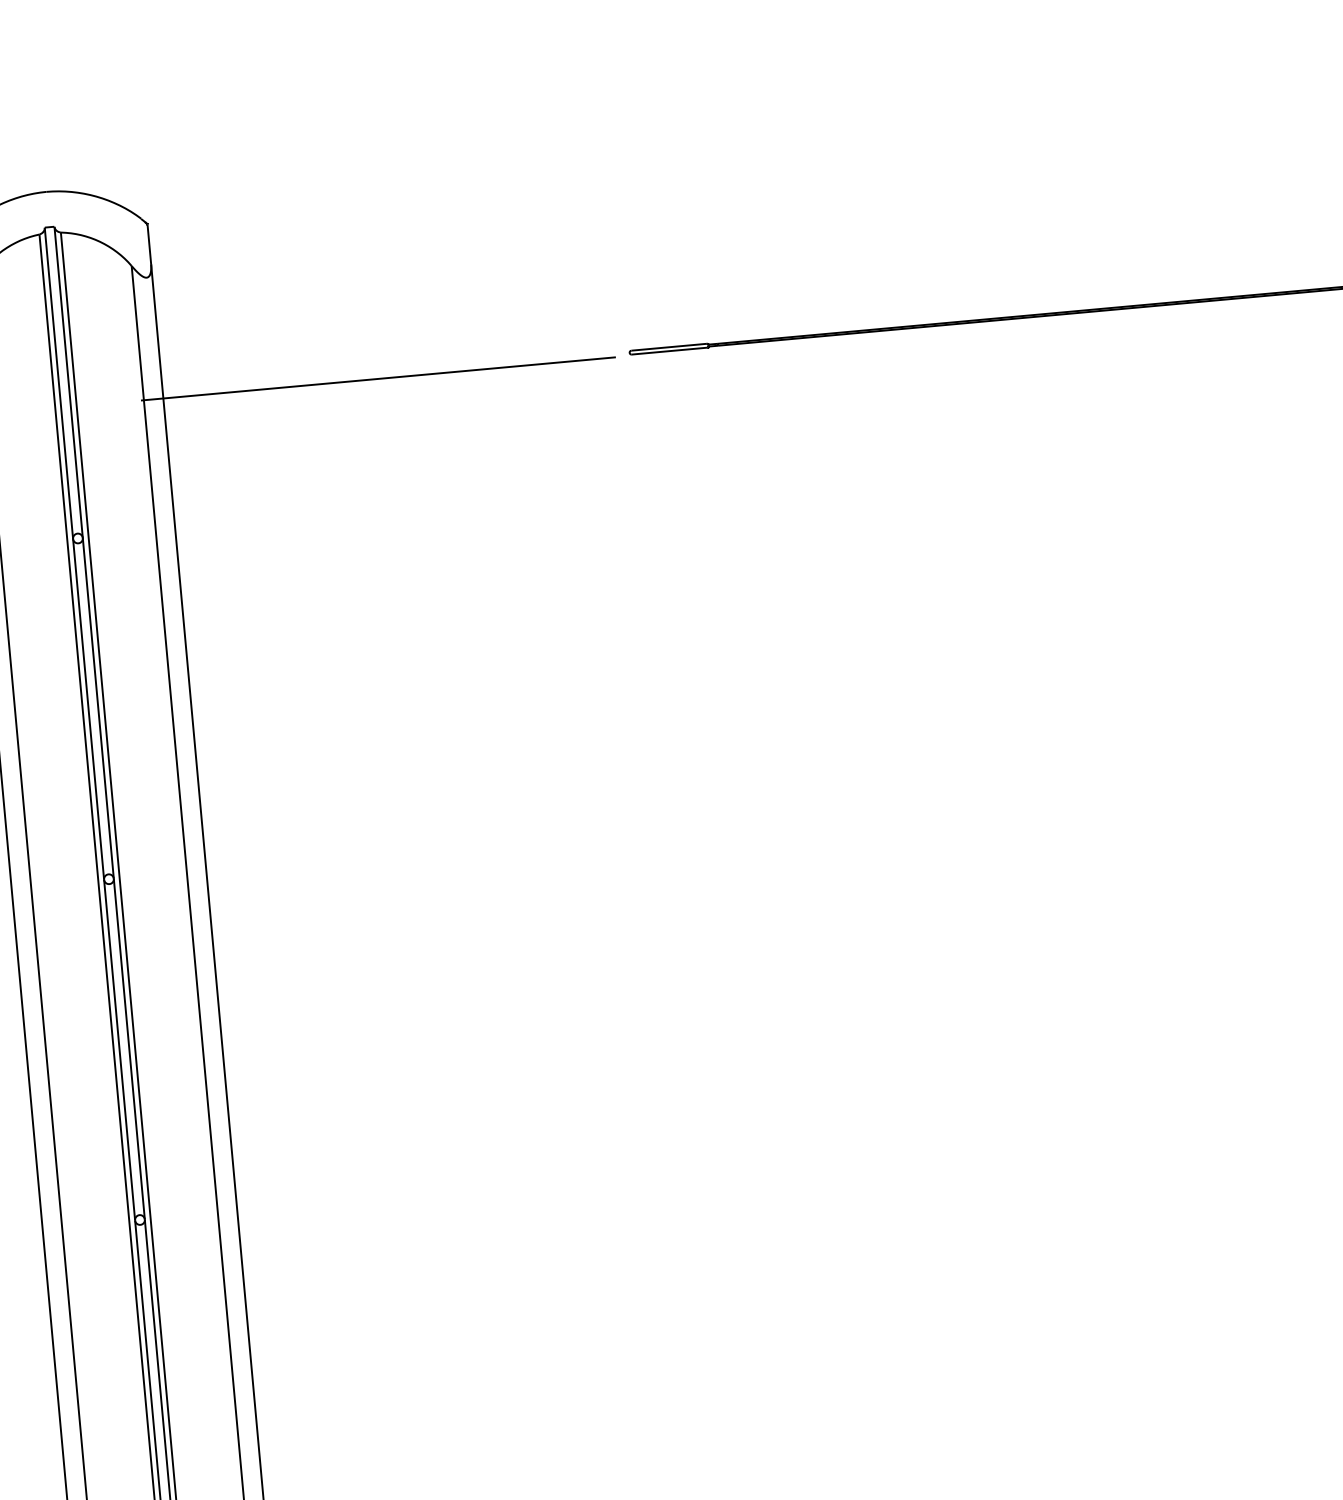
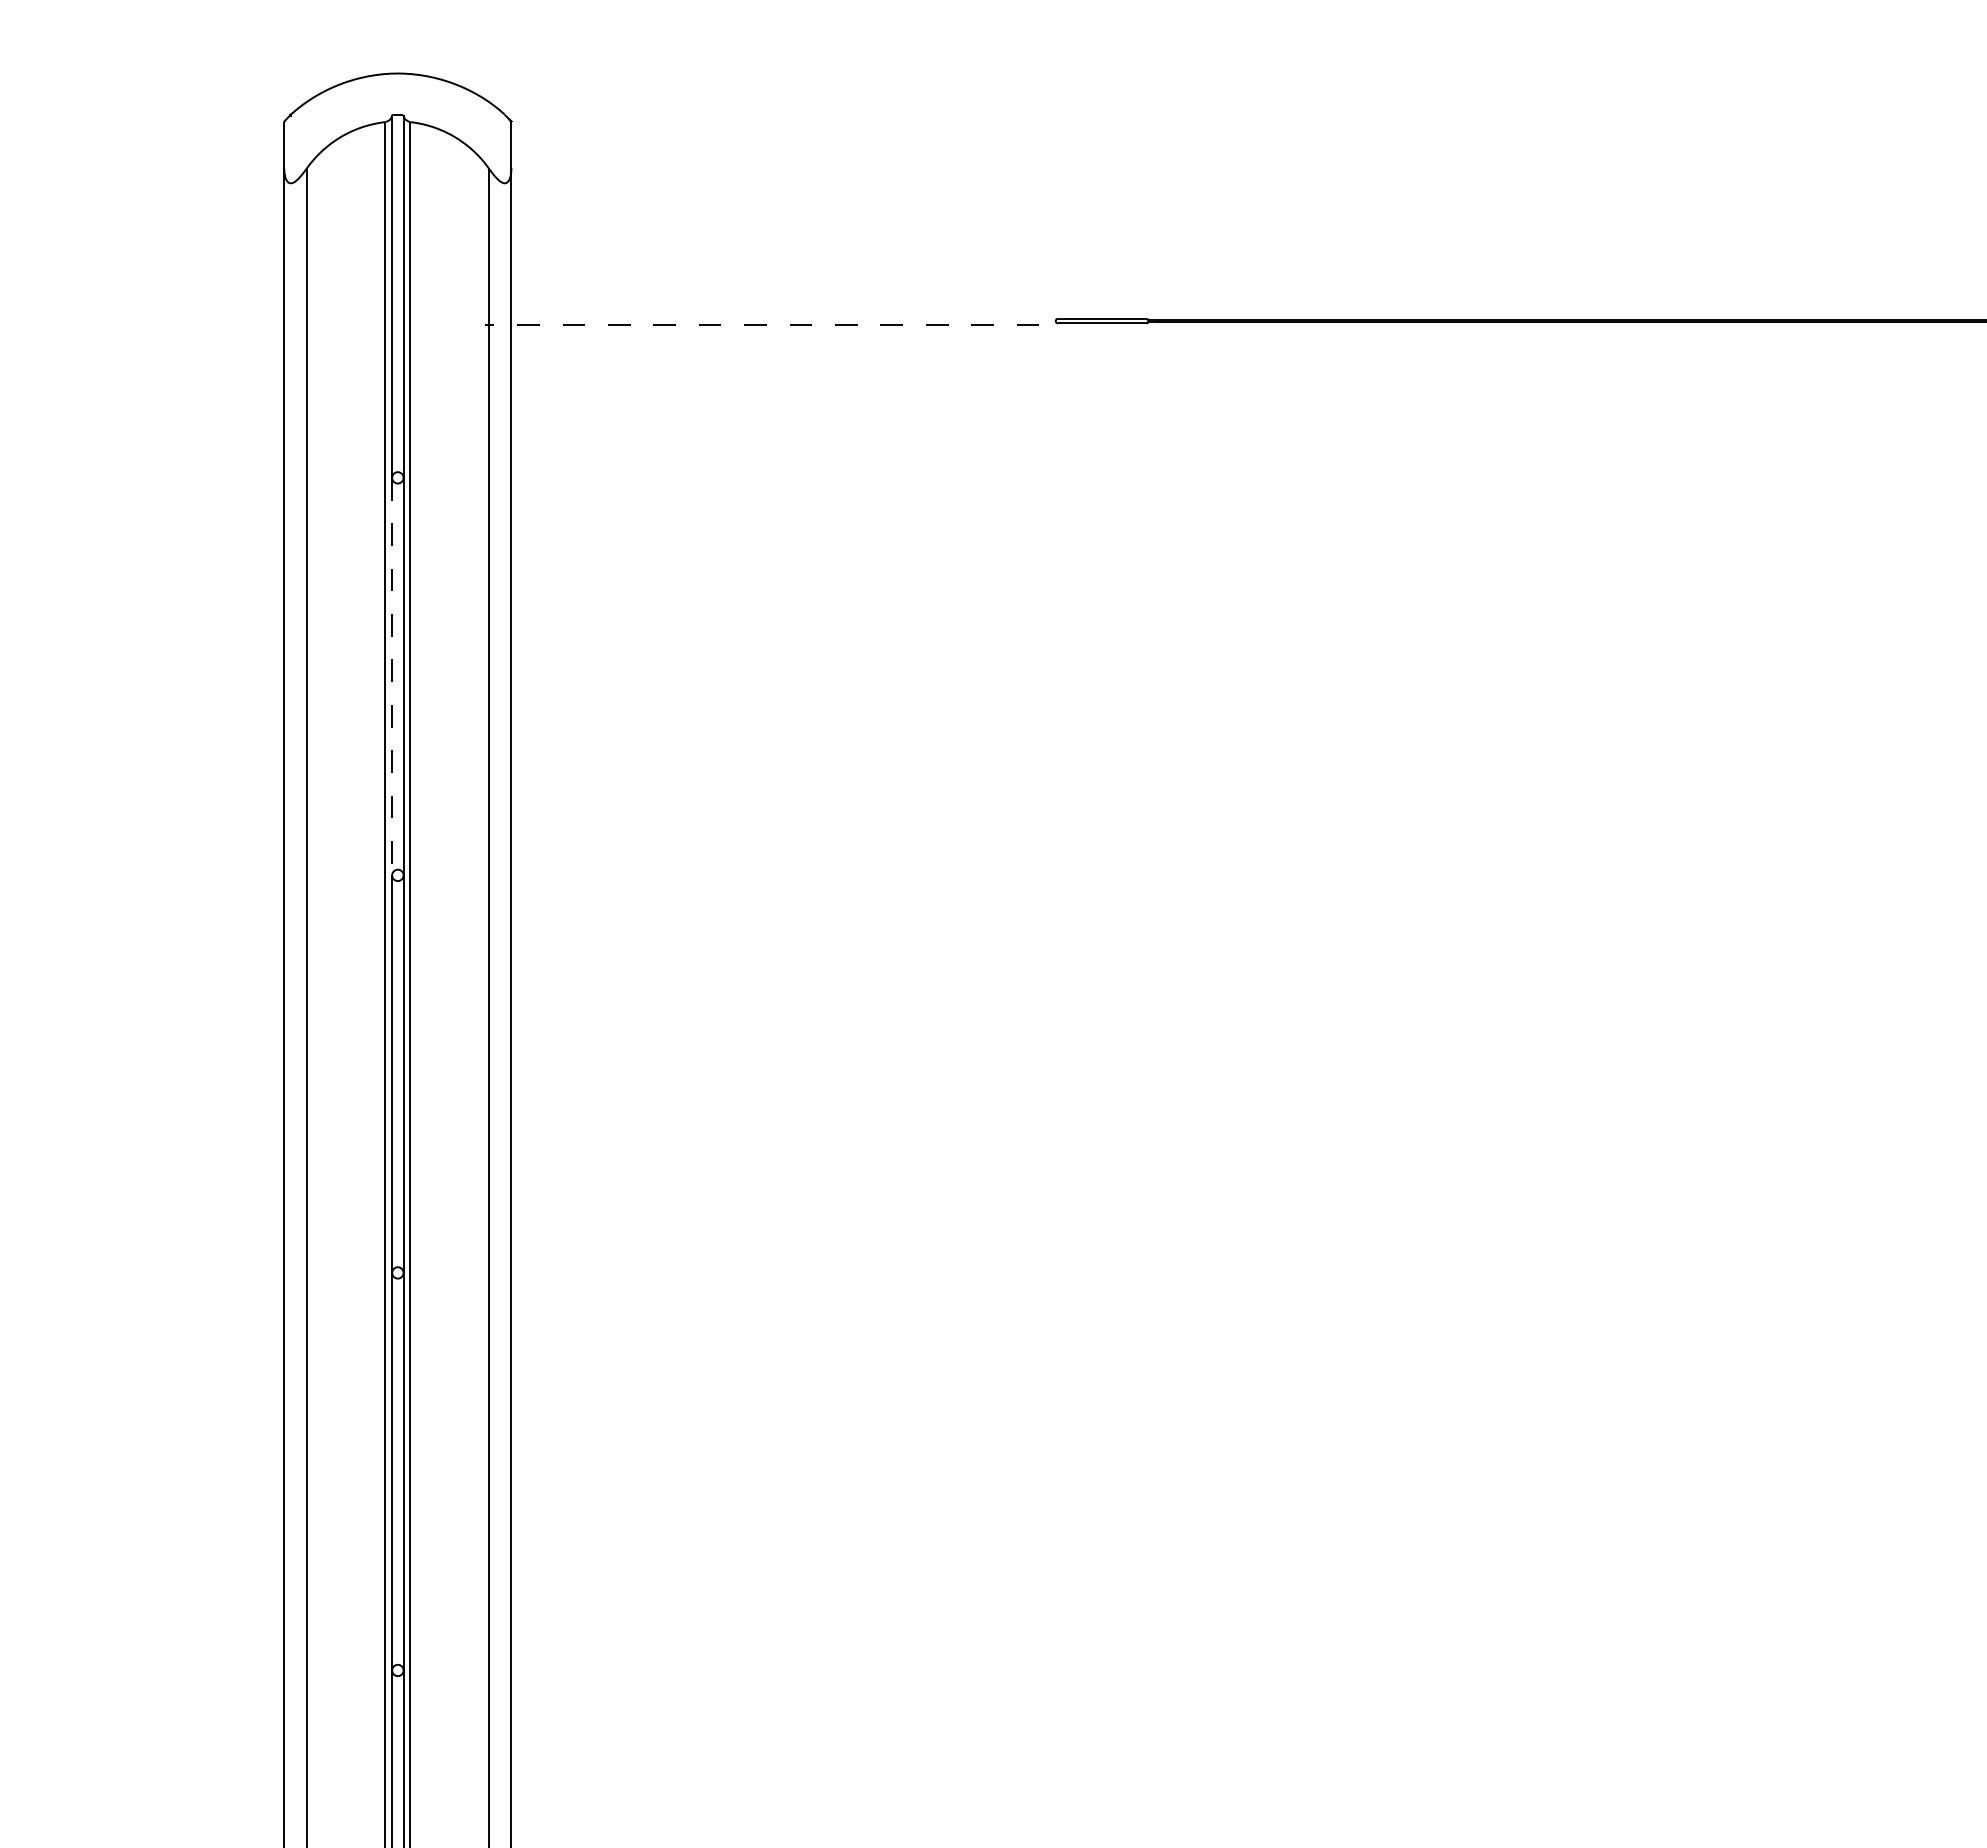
line: (377, 378) -> (761, 324), solid -> dashed
line: (88, 709) -> (392, 676), solid -> dashed

